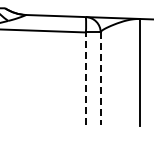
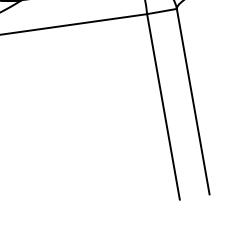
line: (85, 78) -> (162, 106), dashed -> solid
line: (100, 79) -> (193, 103), dashed -> solid

